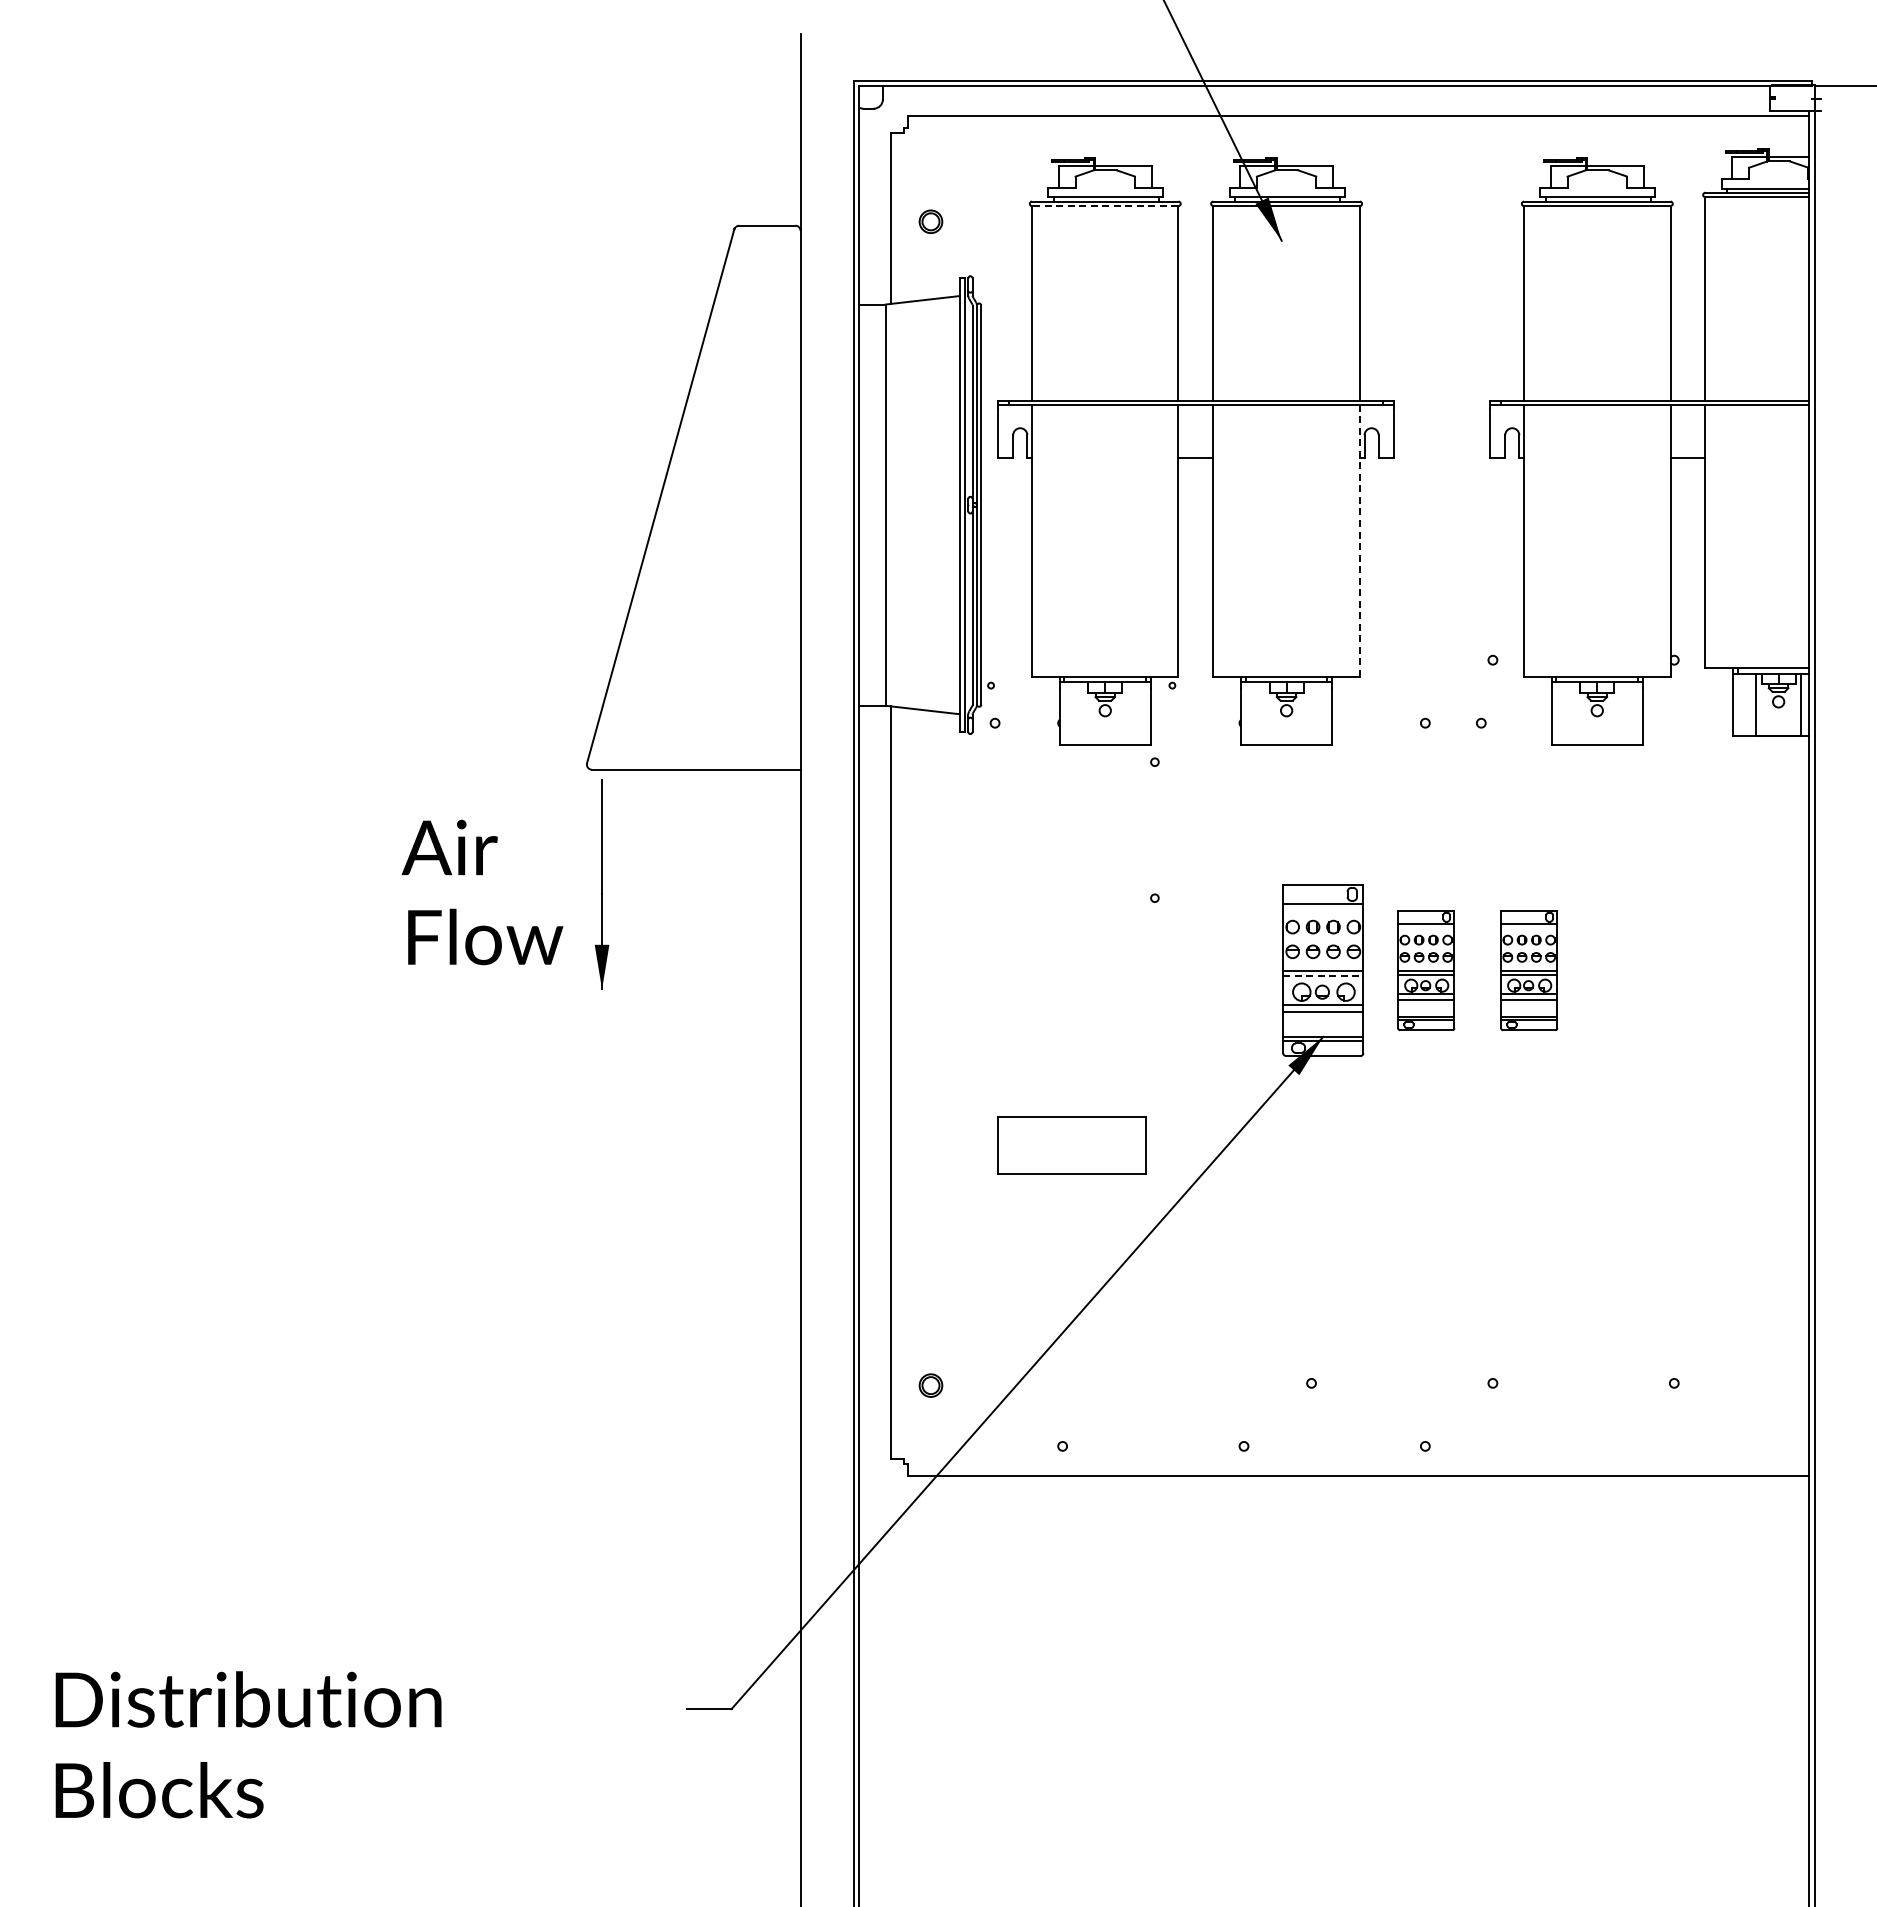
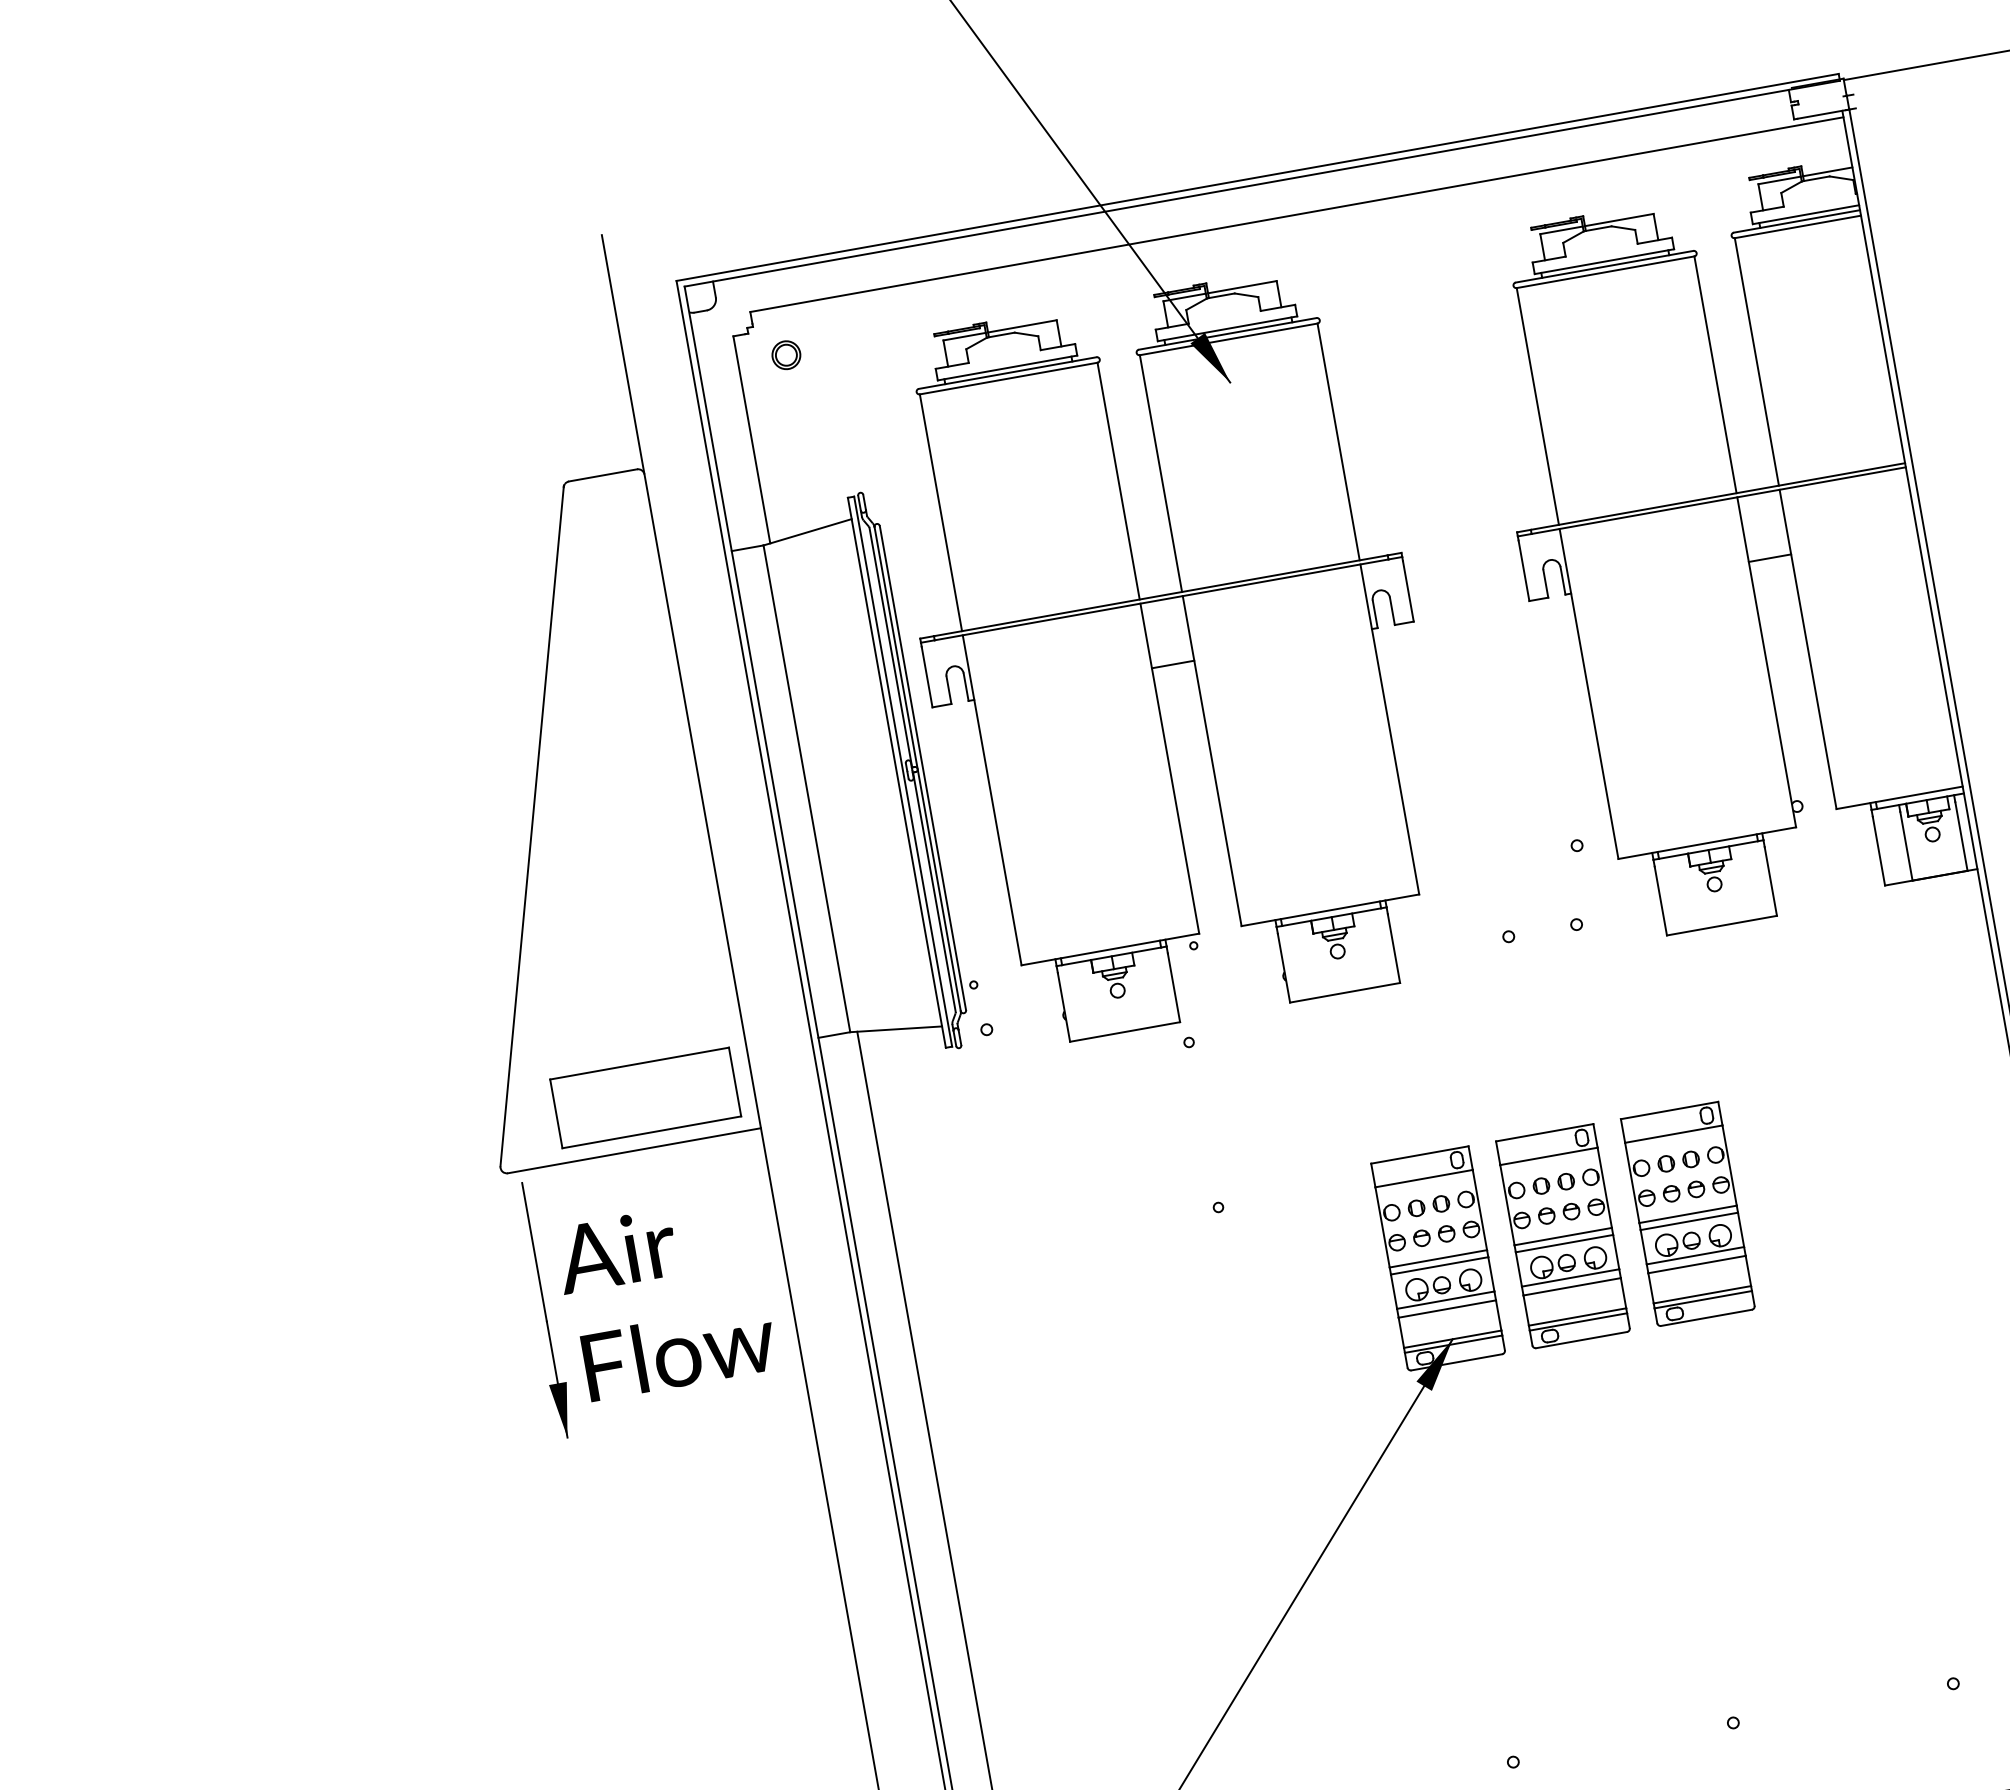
line: (1104, 206) -> (1007, 379), dashed -> solid
part: (930, 221) -> (785, 354), moved
line: (1359, 541) -> (1389, 730), dashed -> solid
text: (482, 892) -> (666, 1298), moved
part: (1426, 970) -> (1563, 1236), size x1.43
part: (1529, 970) -> (1688, 1214), size x1.43
line: (1323, 976) -> (1439, 1265), dashed -> solid
part: (1071, 1145) -> (645, 1098), moved

